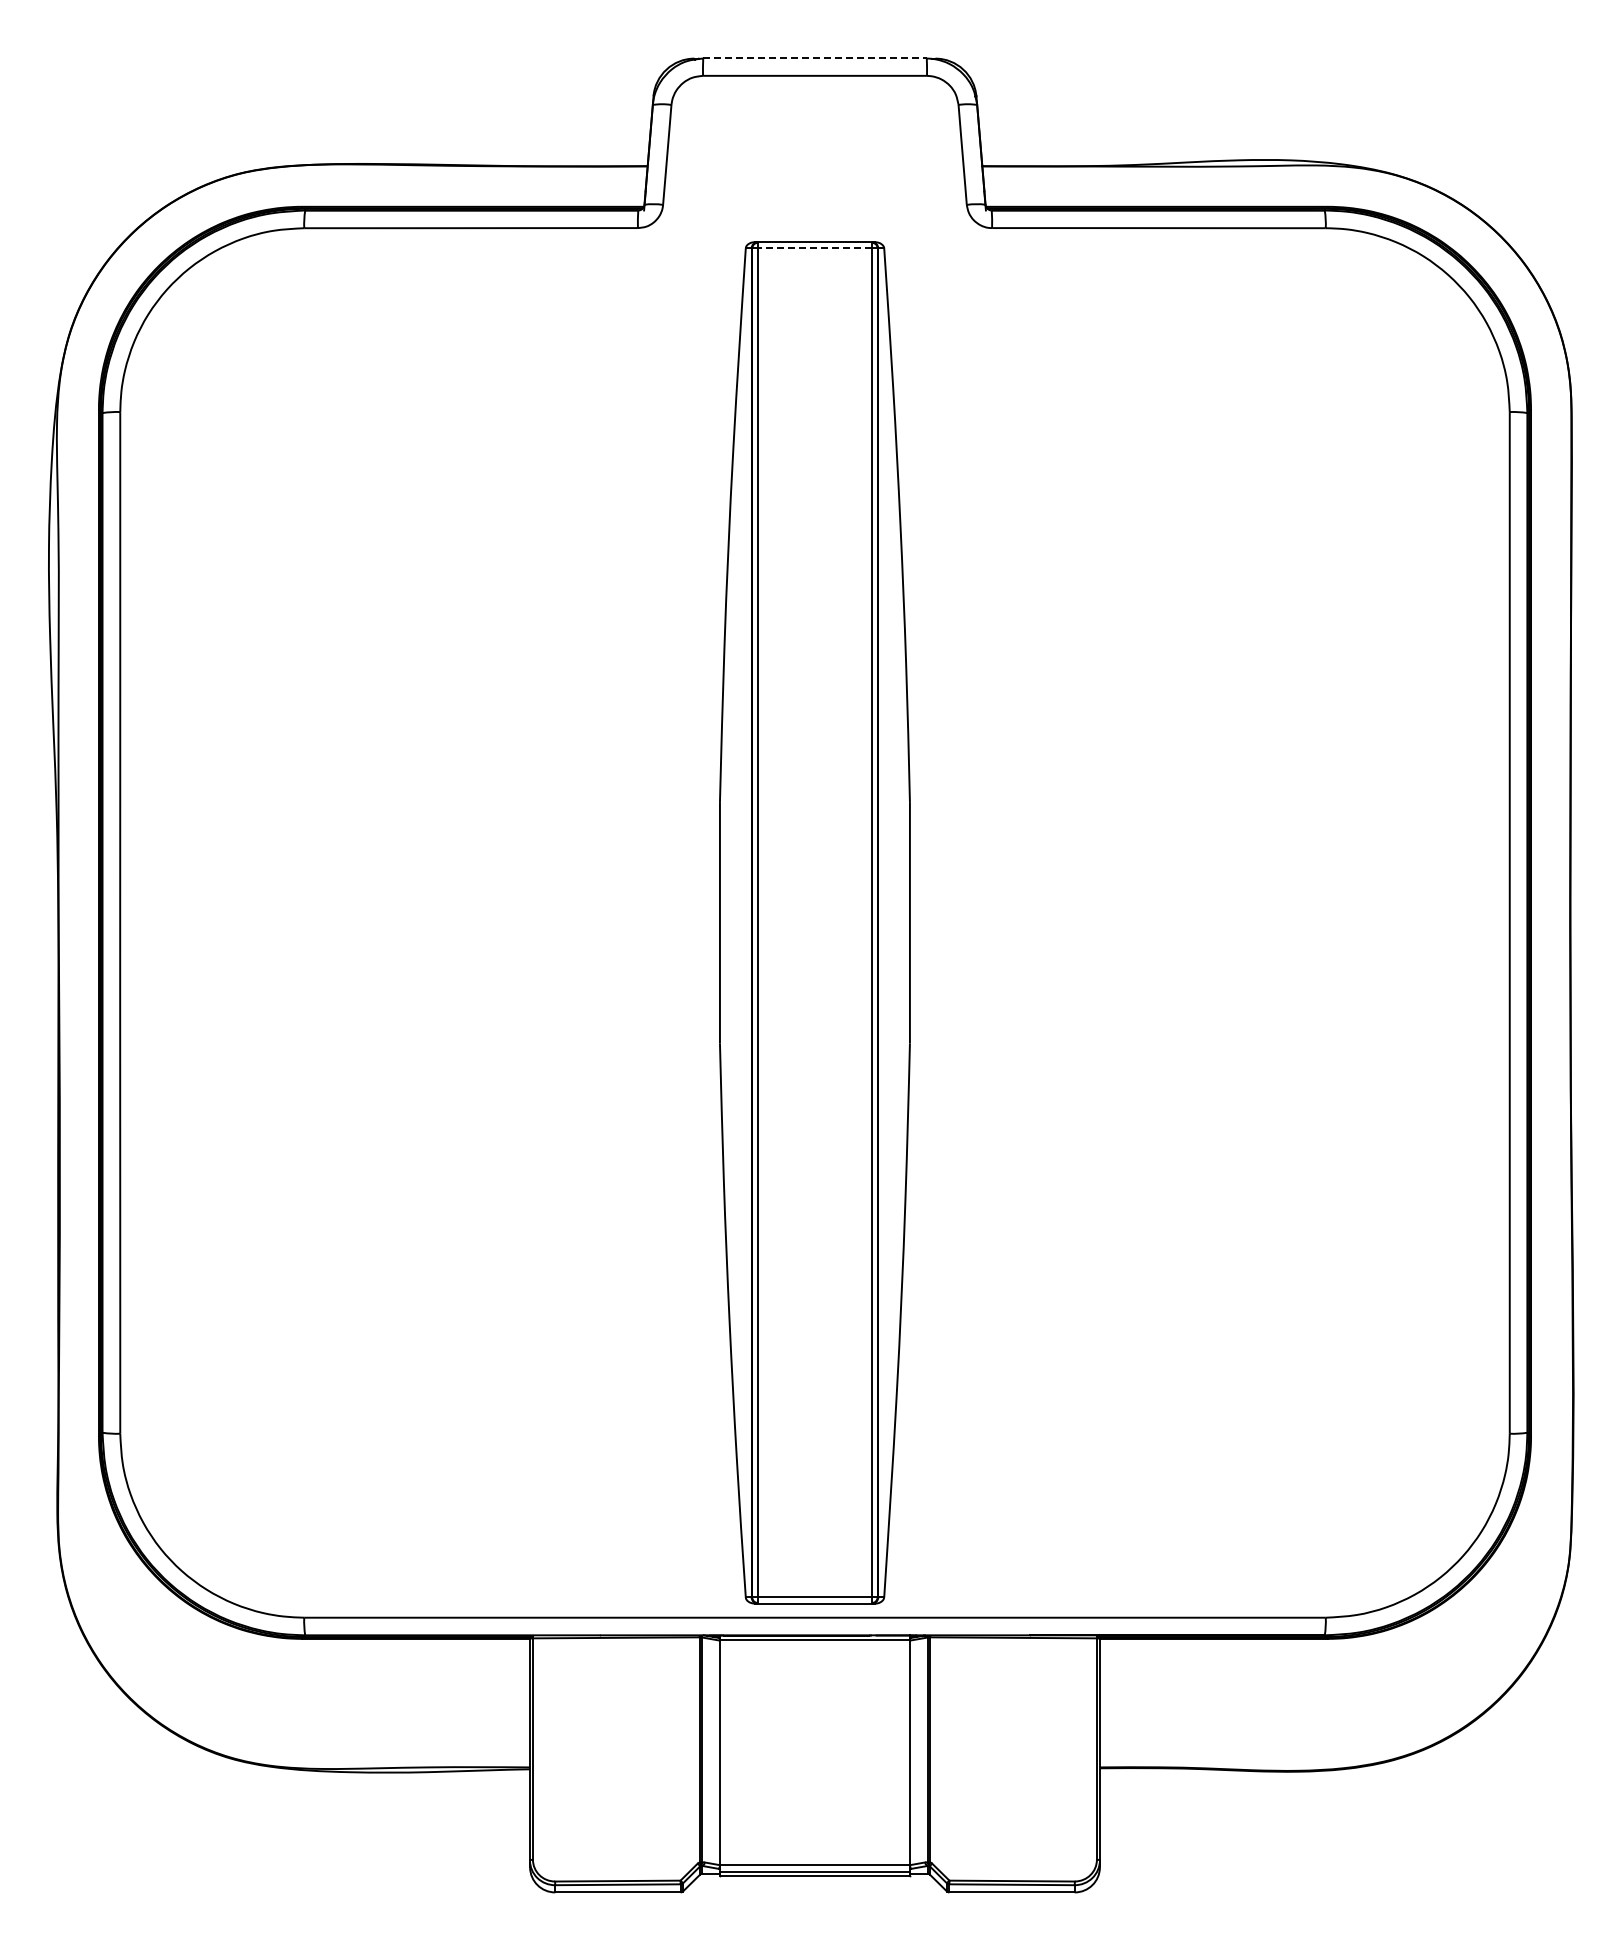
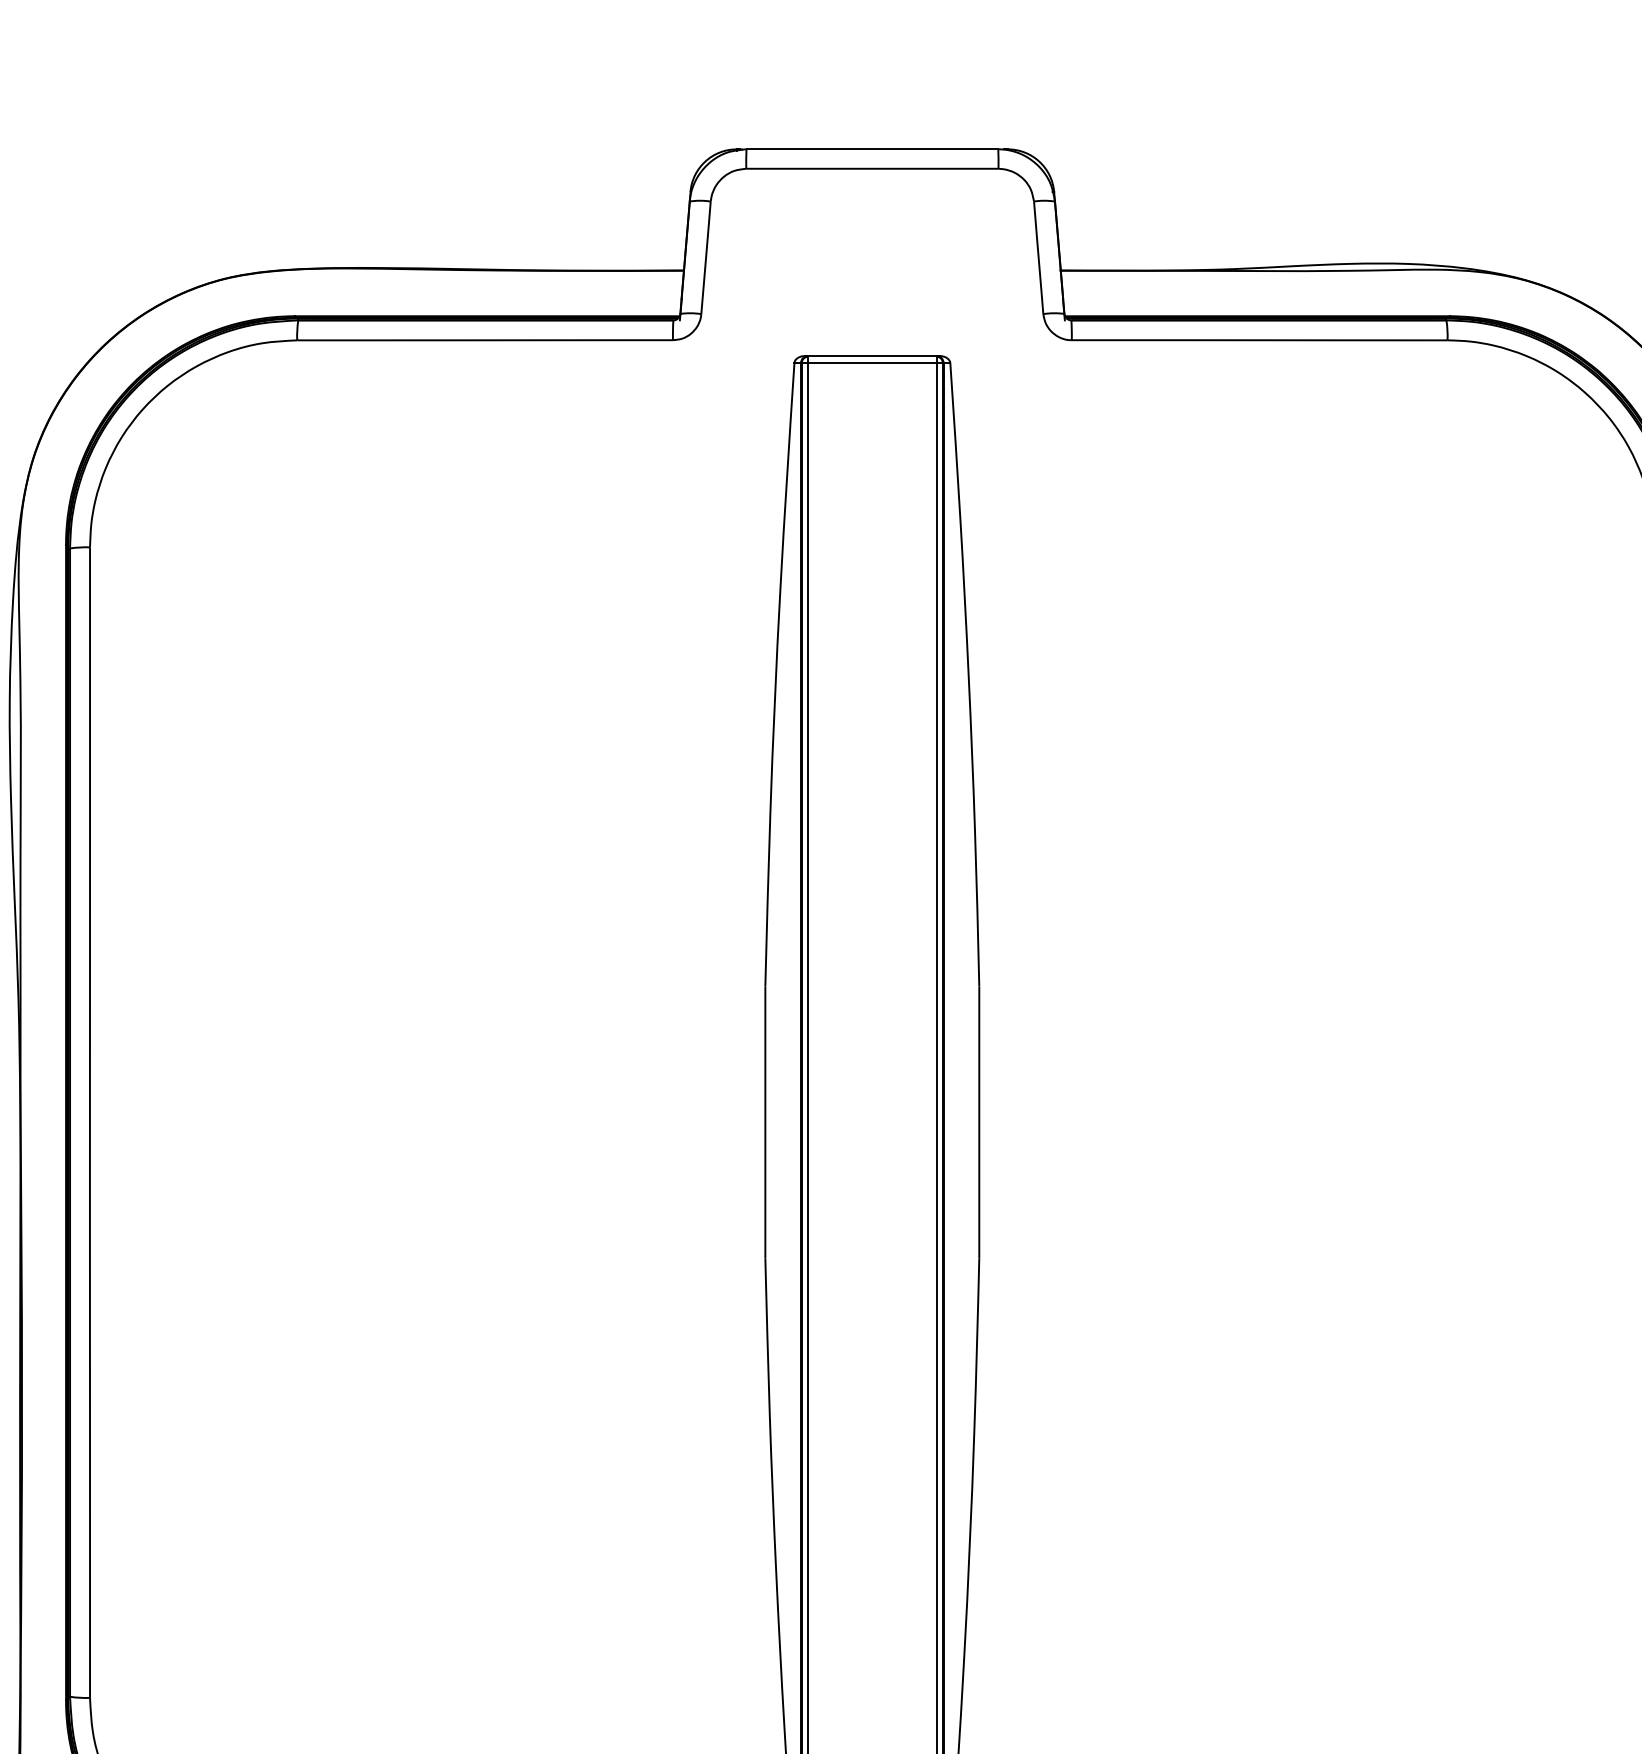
line: (814, 58) -> (871, 149), dashed -> solid
line: (814, 248) -> (871, 363), dashed -> solid

